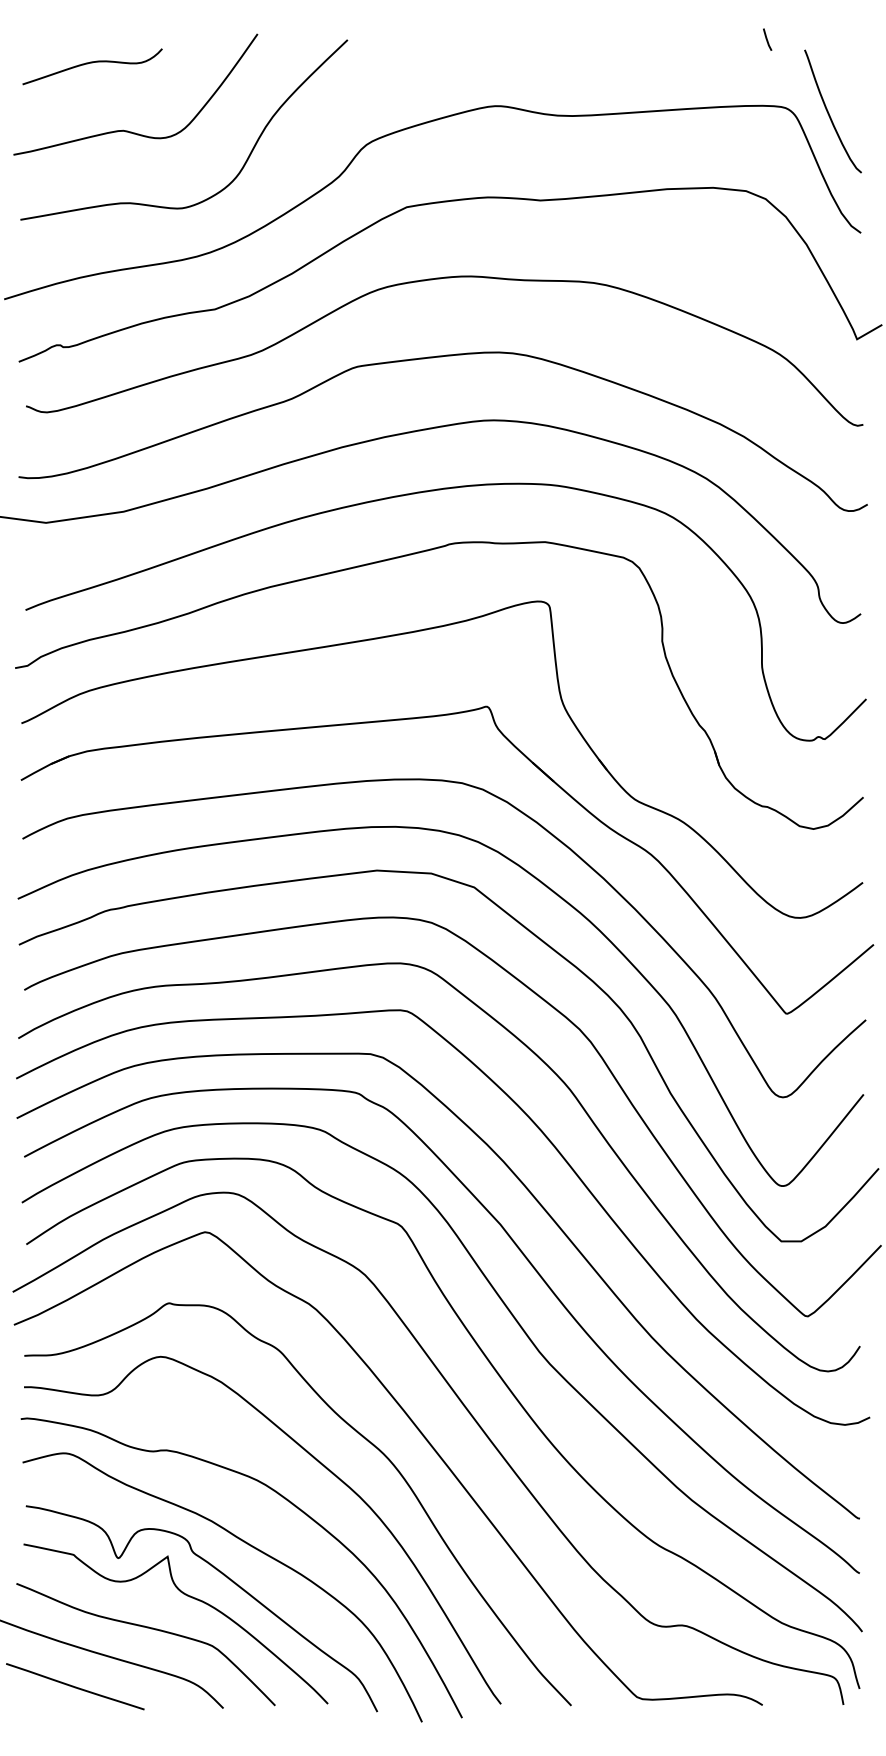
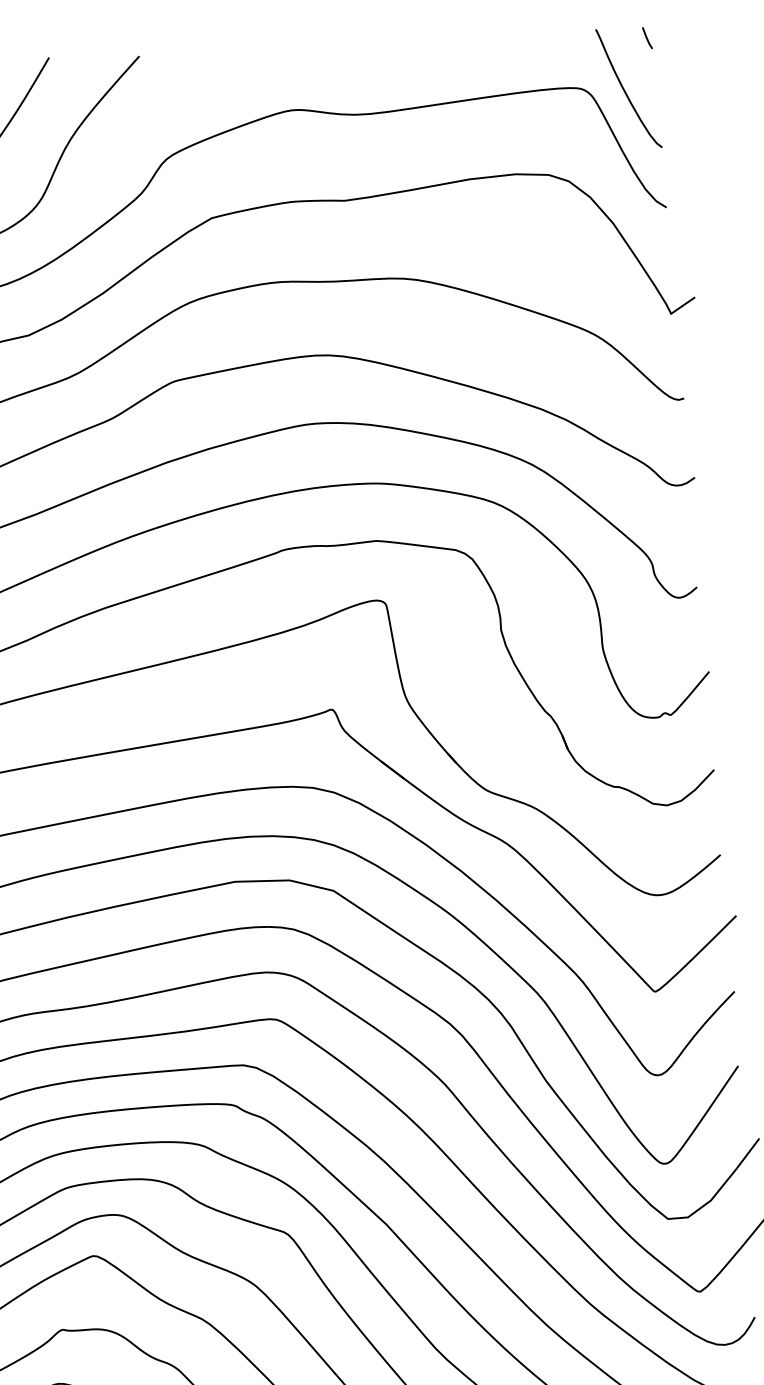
line: (767, 39) -> (647, 37), moved

